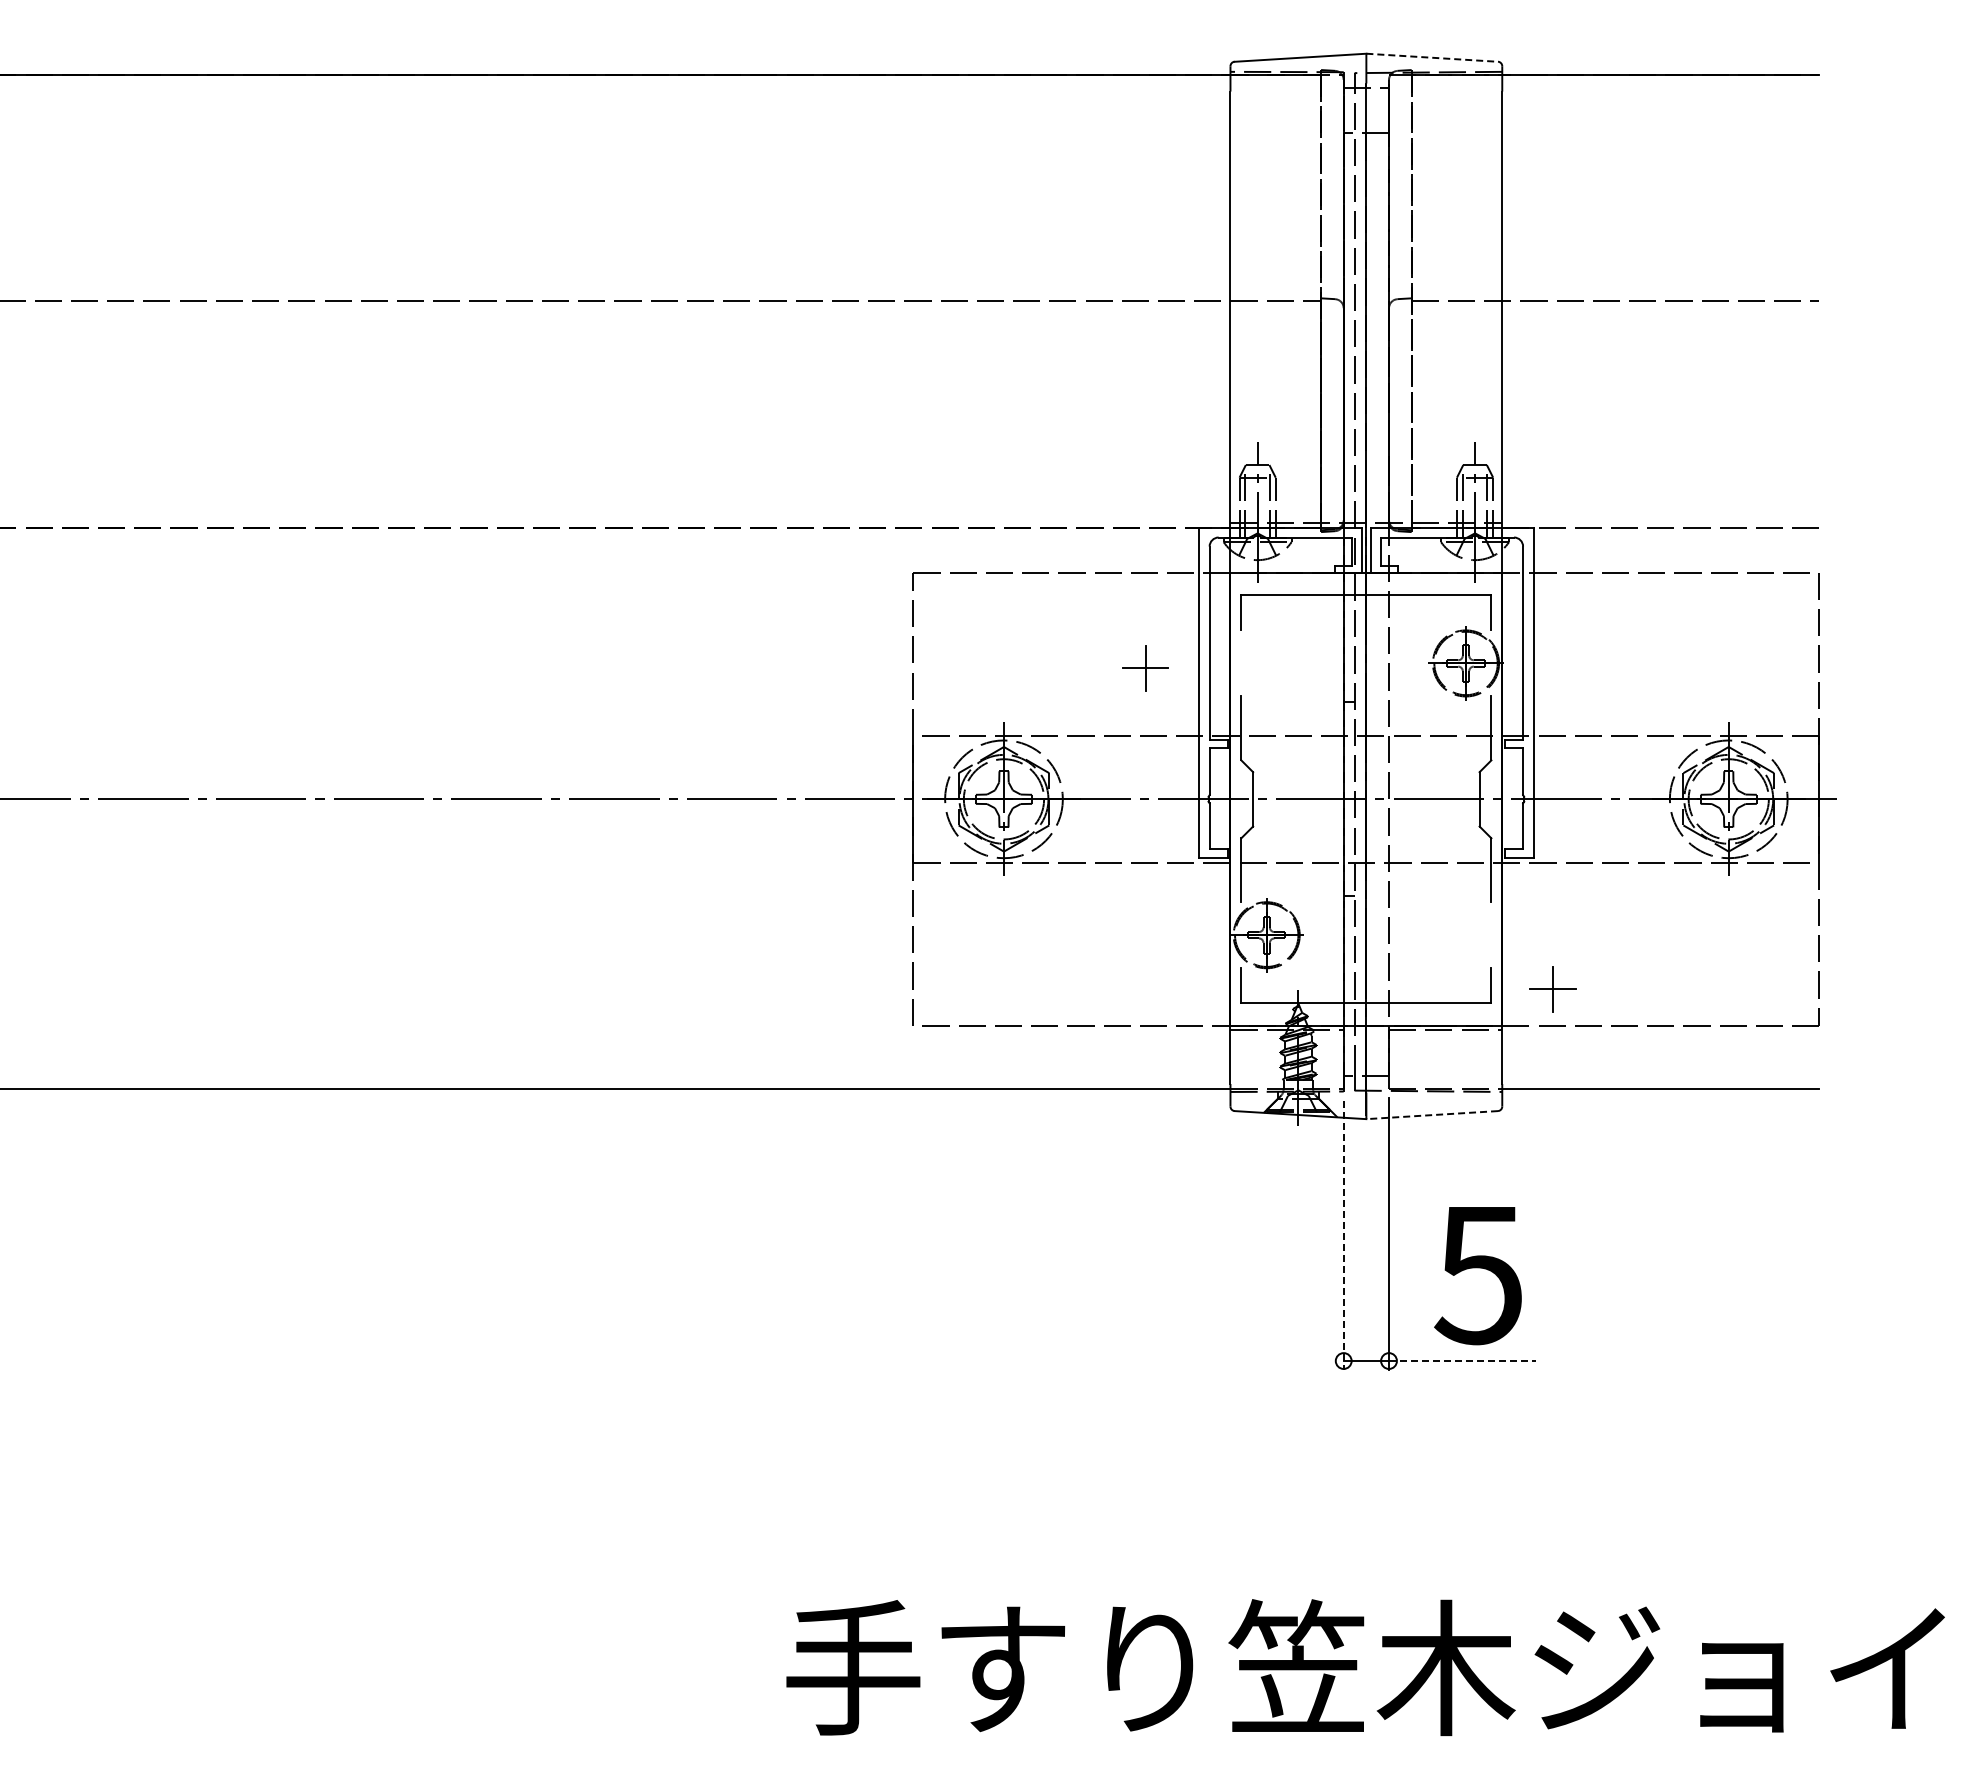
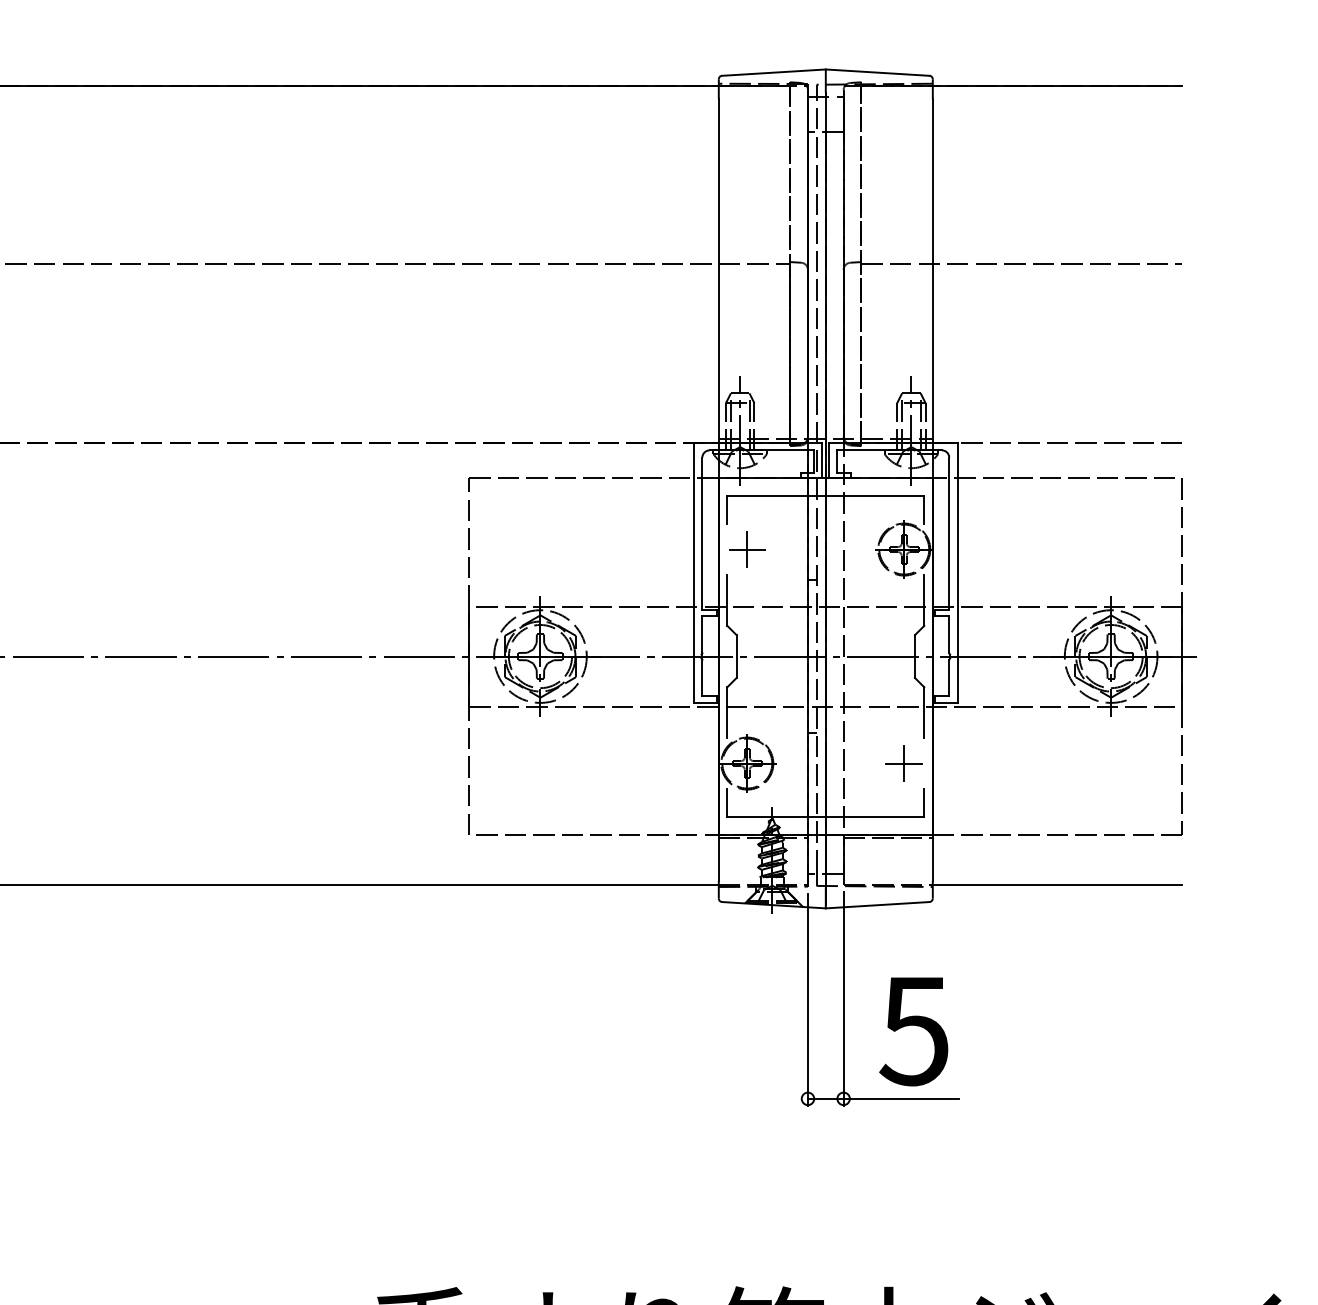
line: (1432, 57) -> (877, 72), dashed -> solid
part: (1145, 668) -> (747, 549), moved
part: (1552, 989) -> (903, 763), moved
line: (1432, 1115) -> (877, 905), dashed -> solid
line: (1343, 1235) -> (807, 1000), dashed -> solid
line: (1462, 1361) -> (901, 1099), dashed -> solid

